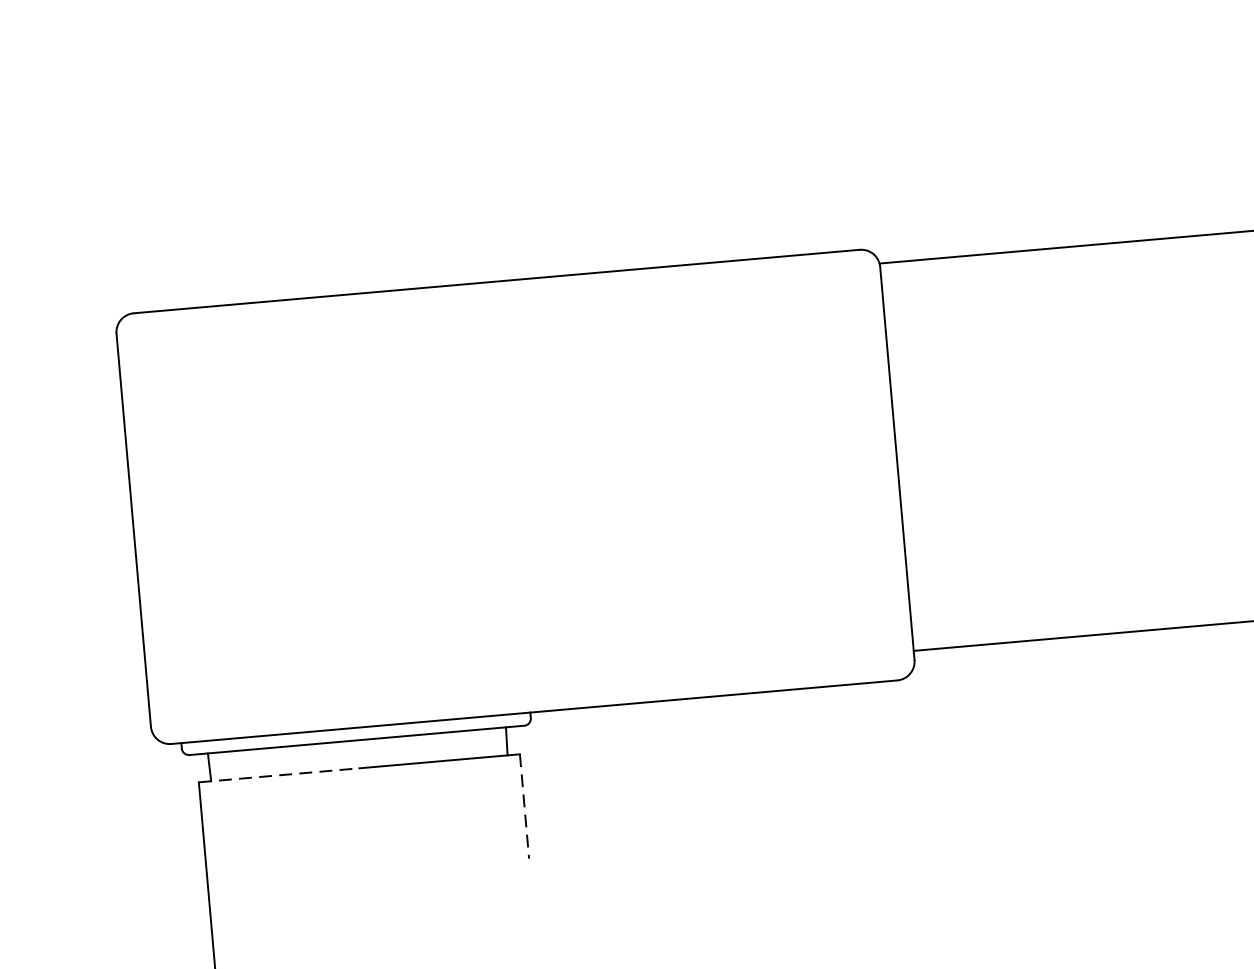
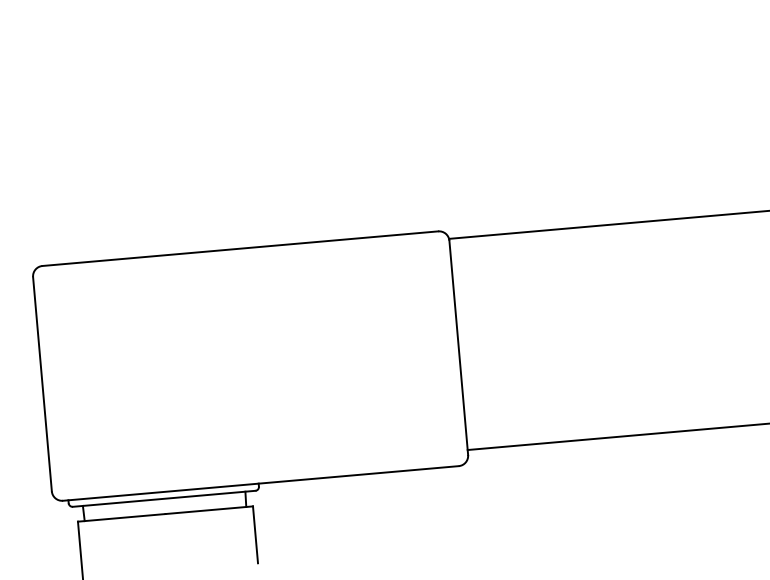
line: (278, 774) -> (121, 517), dashed -> solid
line: (524, 805) -> (255, 534), dashed -> solid

